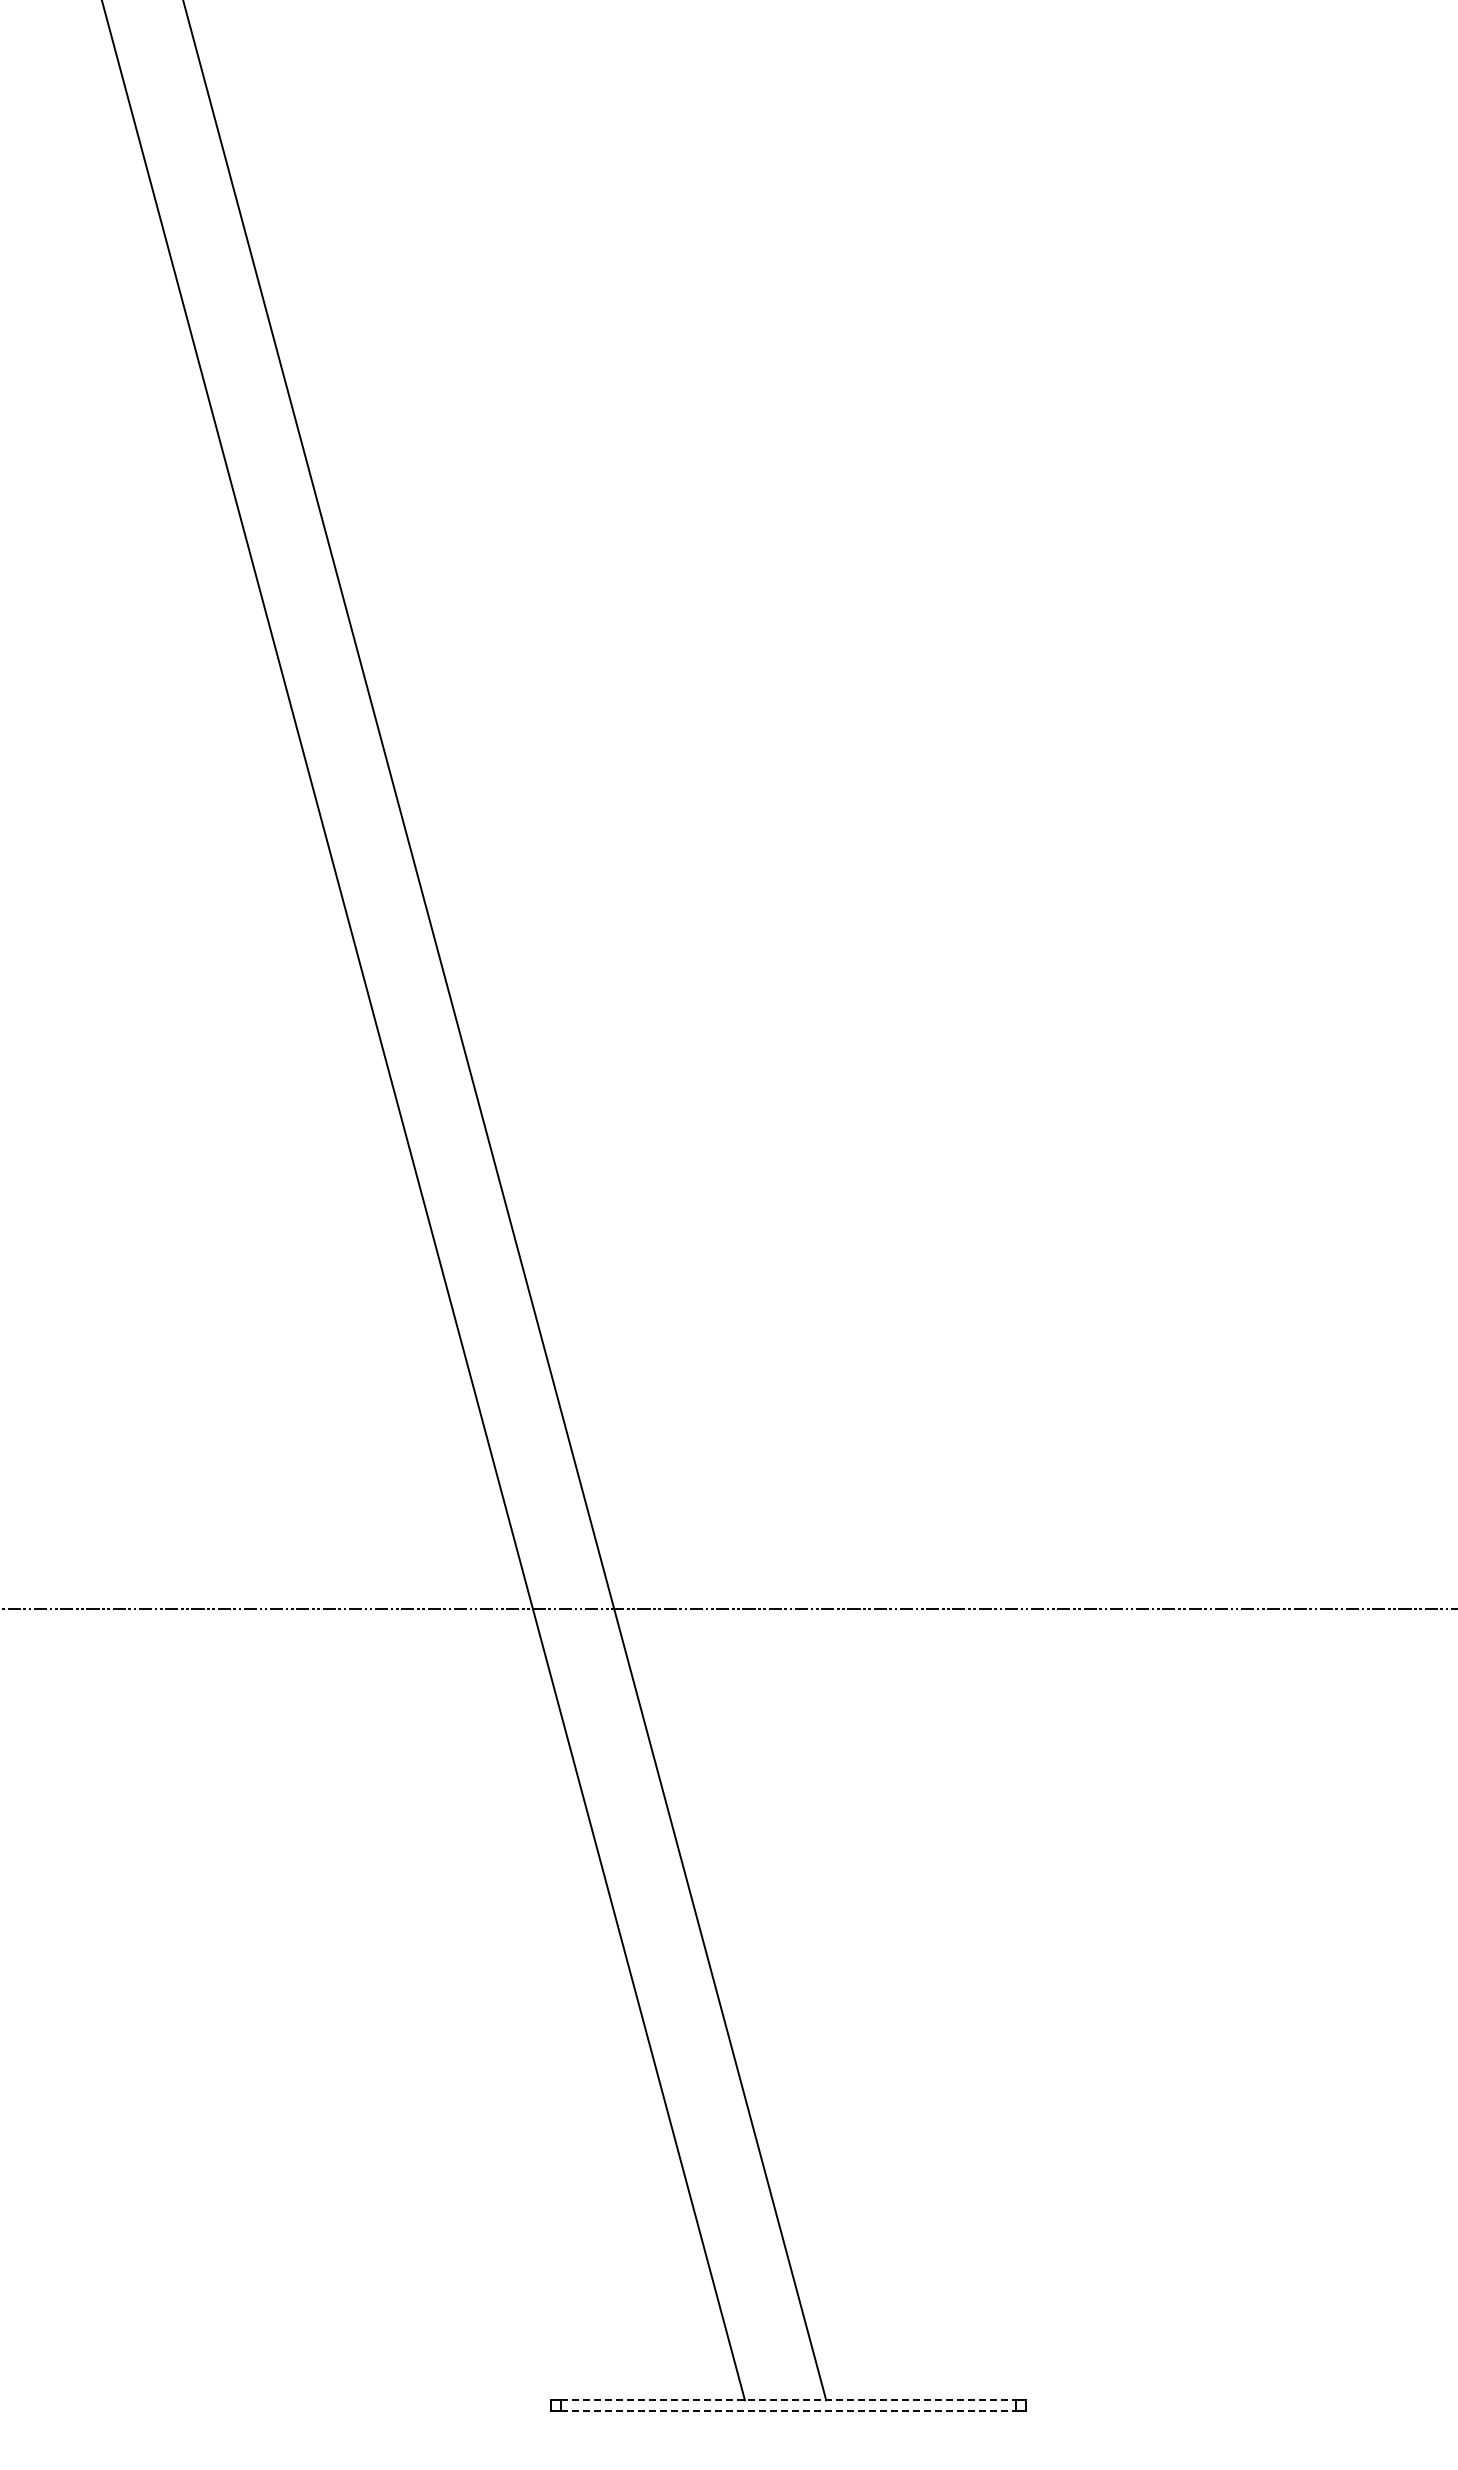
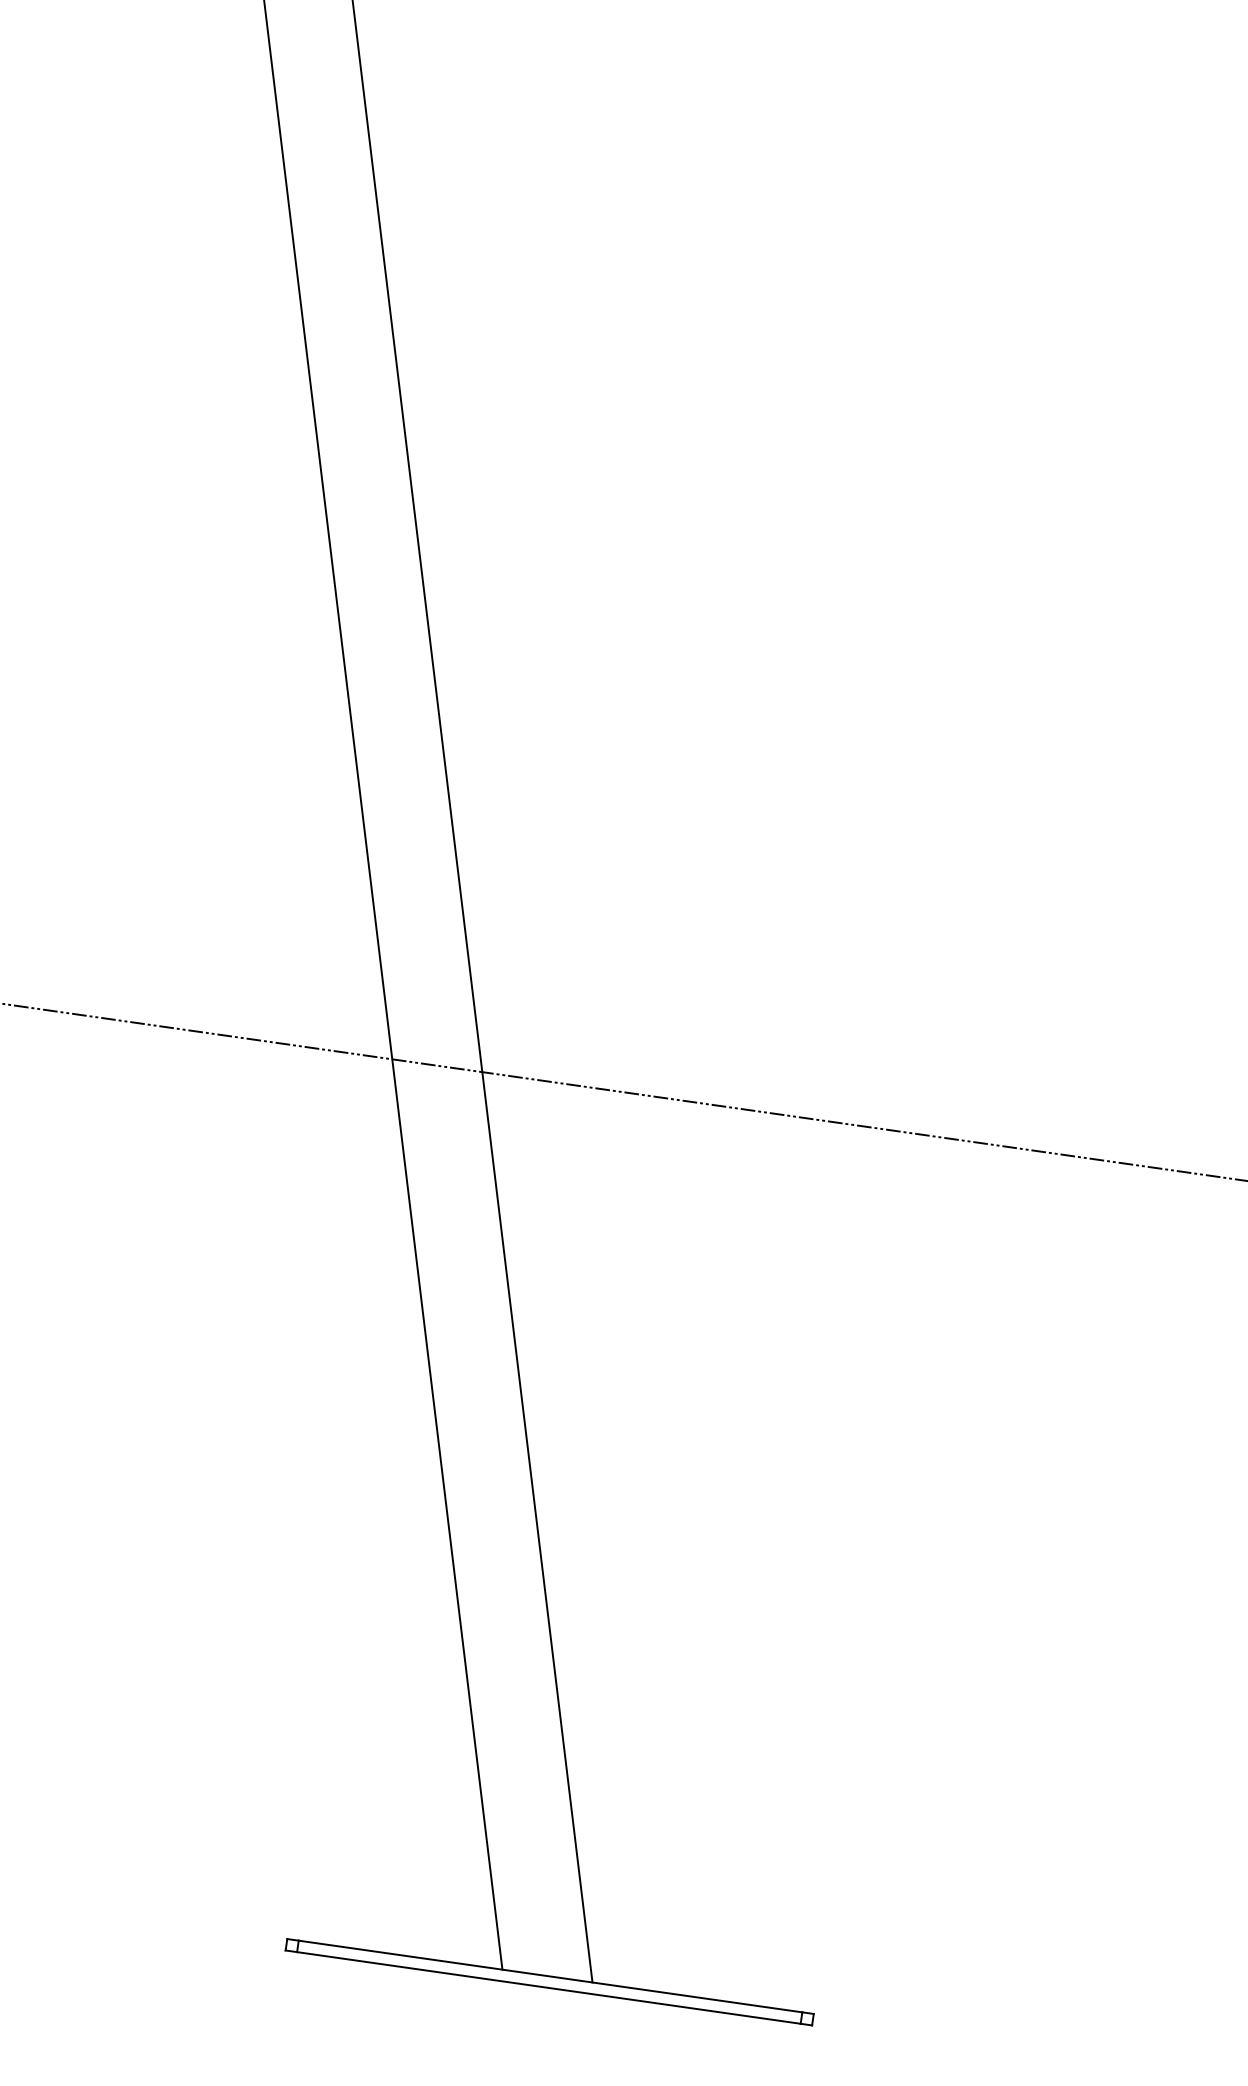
line: (788, 2400) -> (550, 1976), dashed -> solid
line: (788, 2410) -> (549, 1987), dashed -> solid

